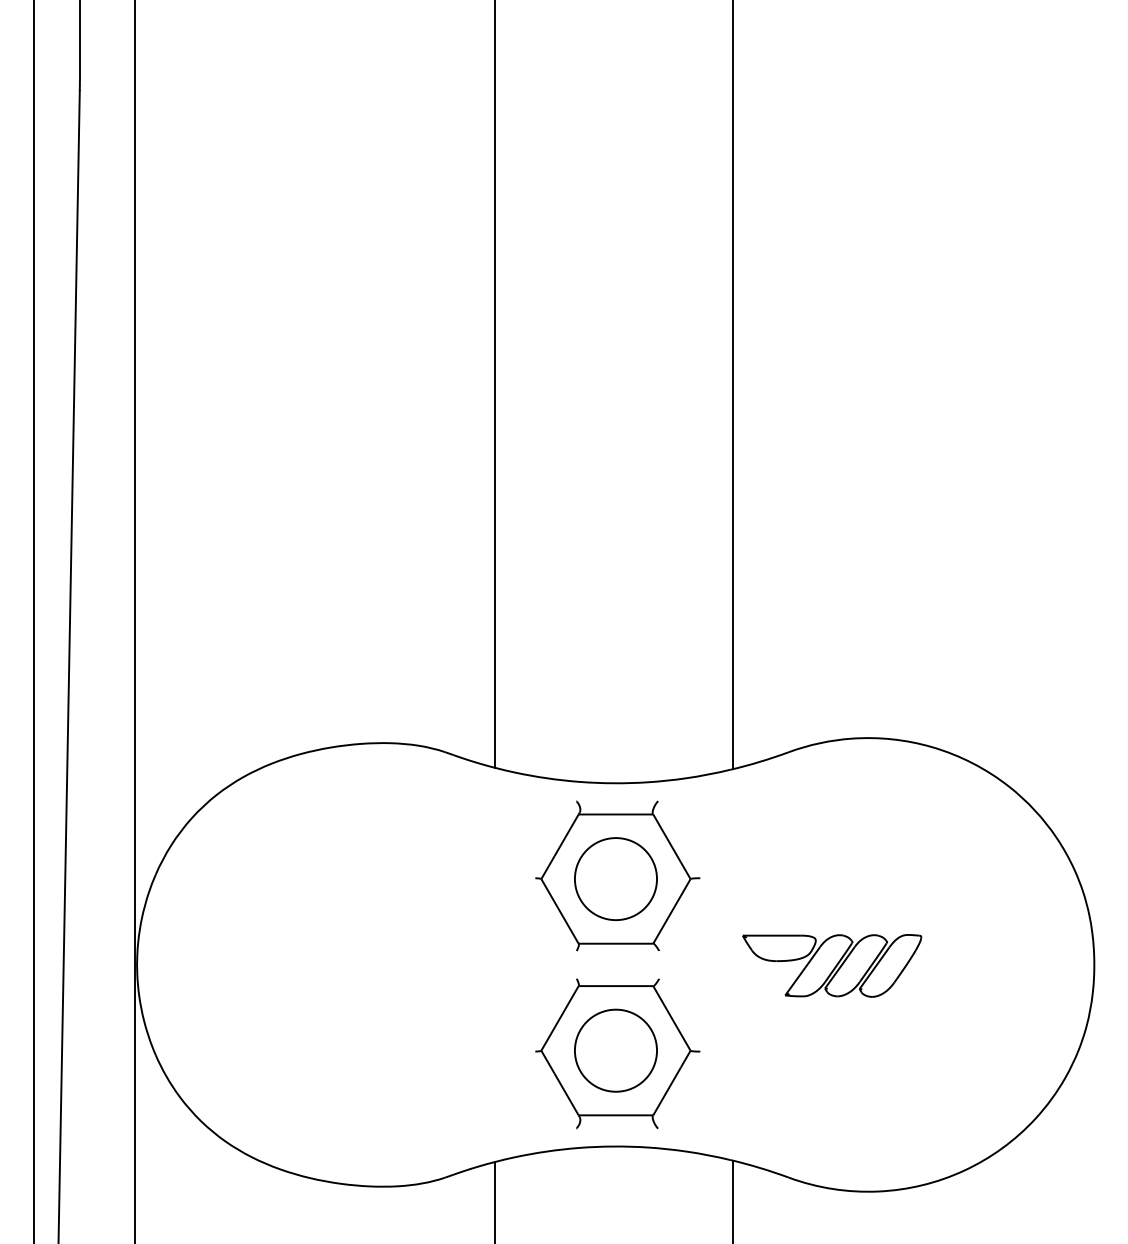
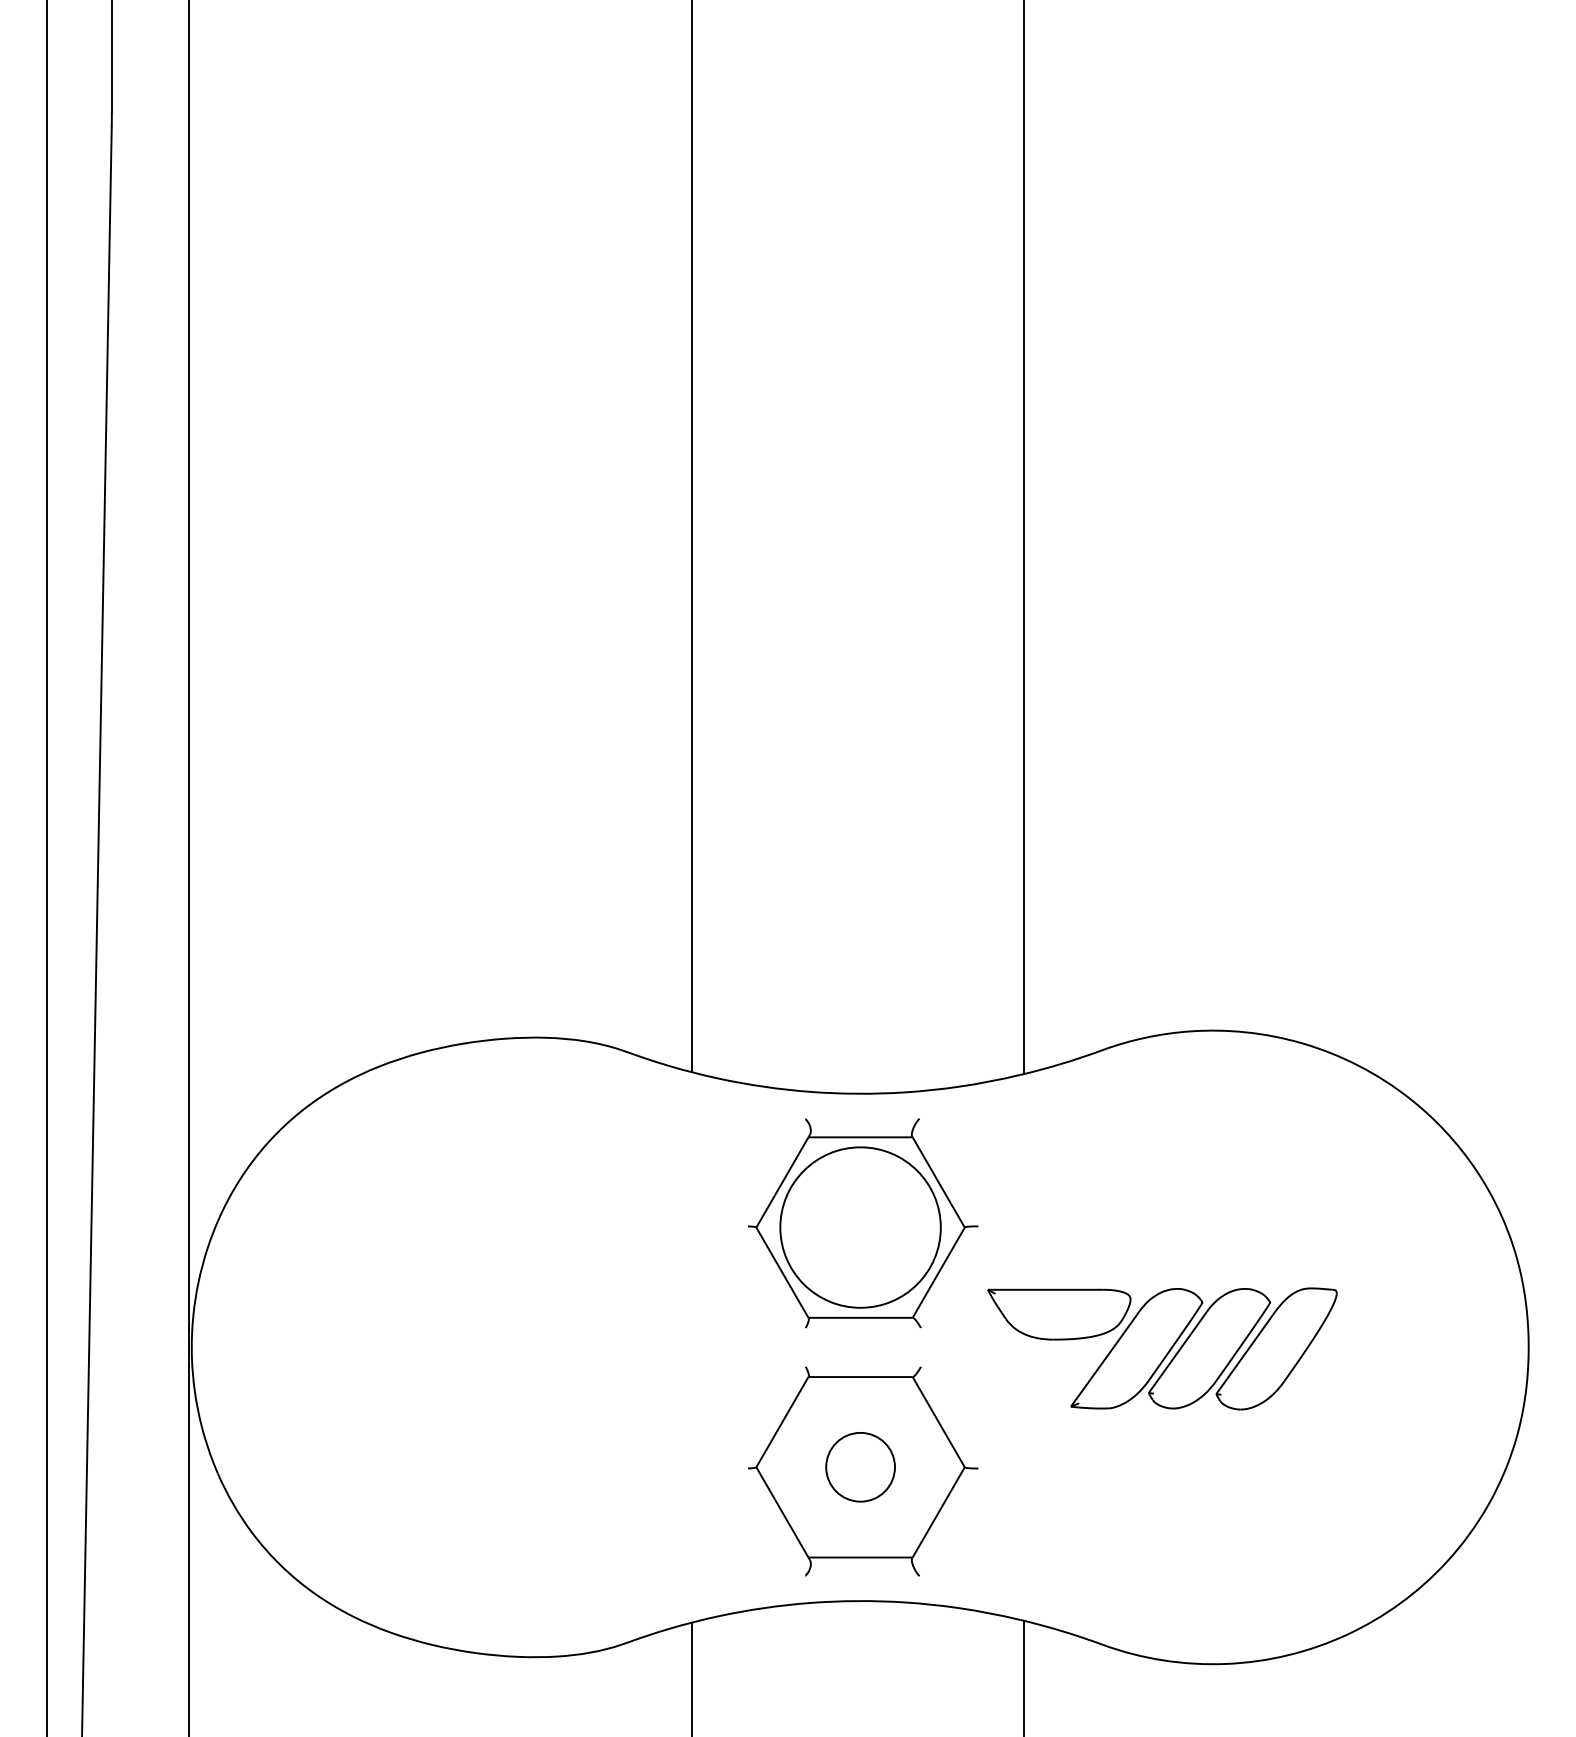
circle: (615, 879) -> (860, 1227), size x1.4
part: (832, 965) -> (1162, 1348), size x1.4
circle: (615, 1050) -> (860, 1466), size x0.6

